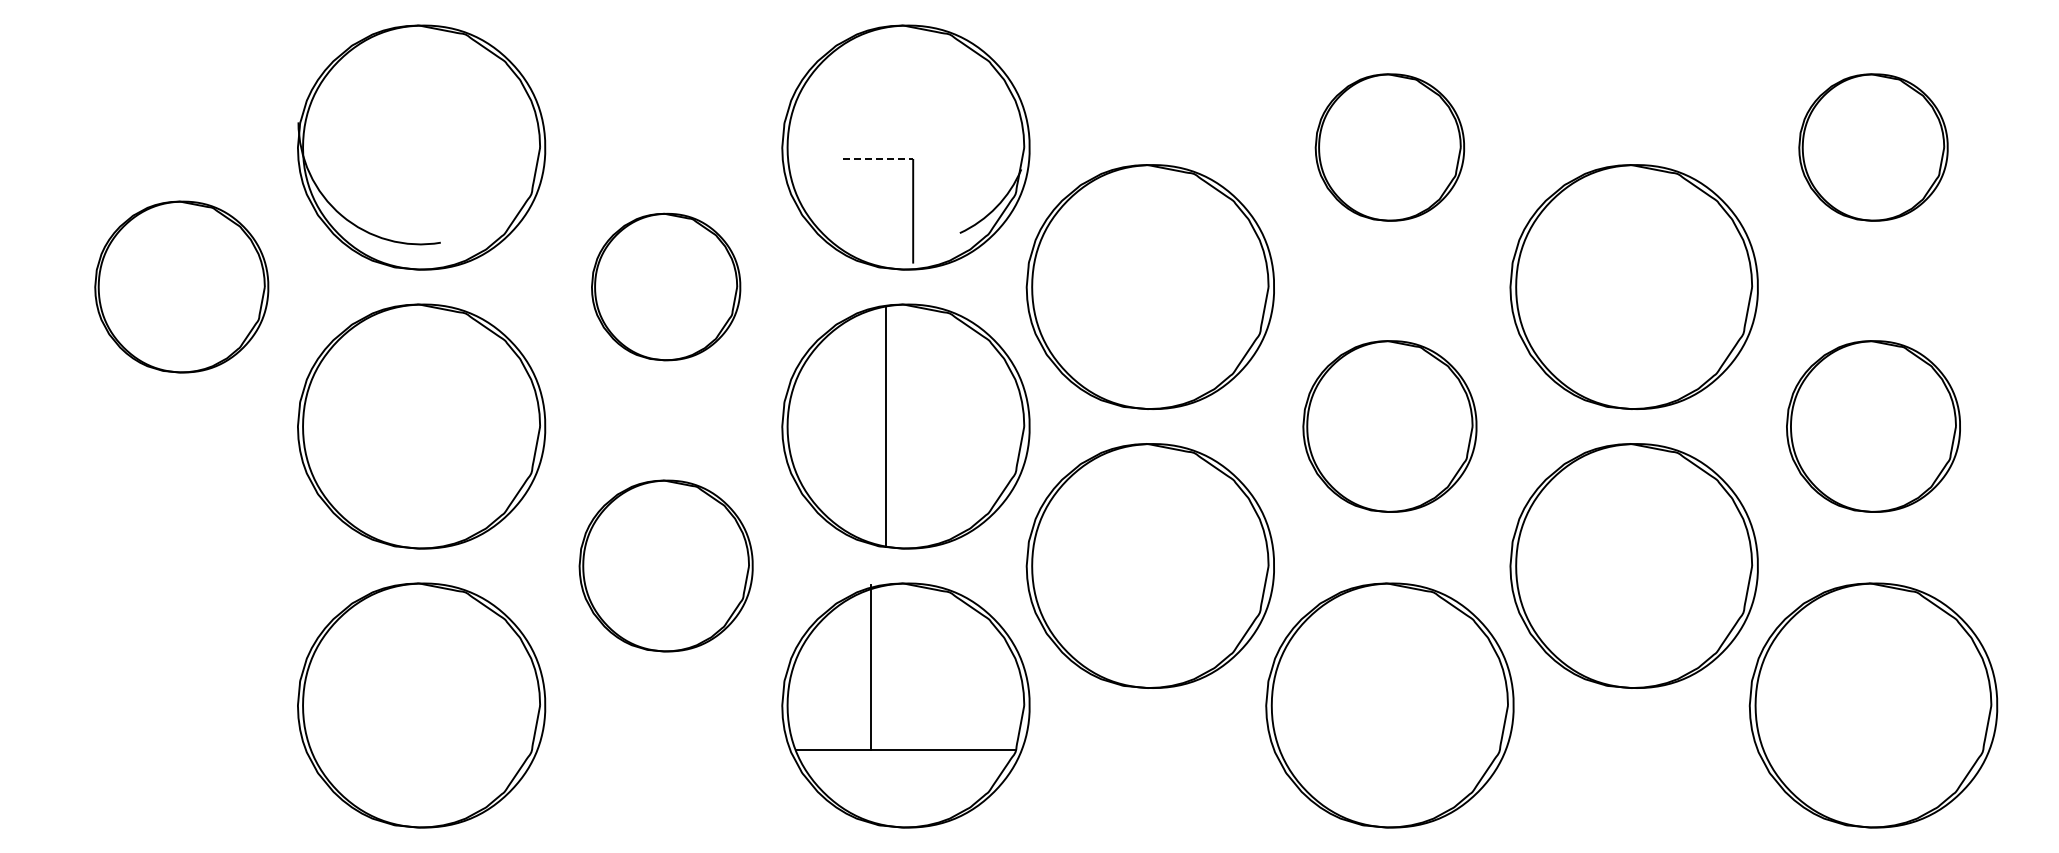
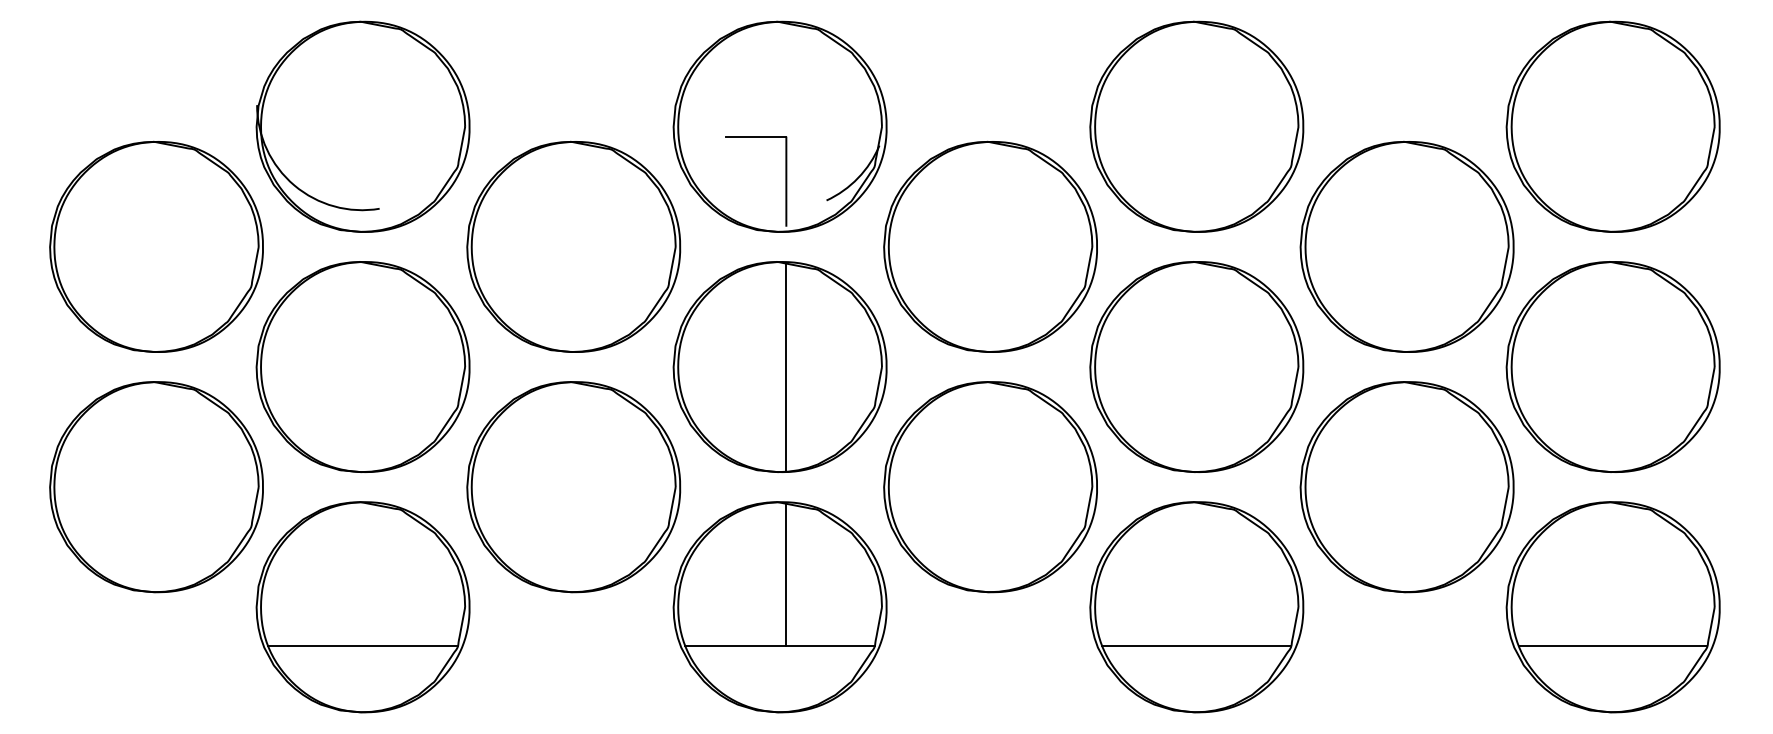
part: (1389, 147) -> (1196, 126), size x1.67
part: (1873, 147) -> (1613, 126), size x1.67
line: (878, 158) -> (756, 136), dashed -> solid
part: (181, 286) -> (156, 246), size x1.43
part: (665, 286) -> (573, 246), size x1.67
line: (886, 426) -> (786, 367), moved
part: (1389, 426) -> (1196, 367), size x1.43
part: (1873, 426) -> (1613, 367), size x1.43
part: (181, 565) -> (156, 486), added
part: (665, 565) -> (573, 486), size x1.43
line: (871, 667) -> (786, 574), moved
line: (421, 750) -> (363, 645), added
line: (1389, 750) -> (1196, 645), added
line: (1872, 750) -> (1612, 645), added

